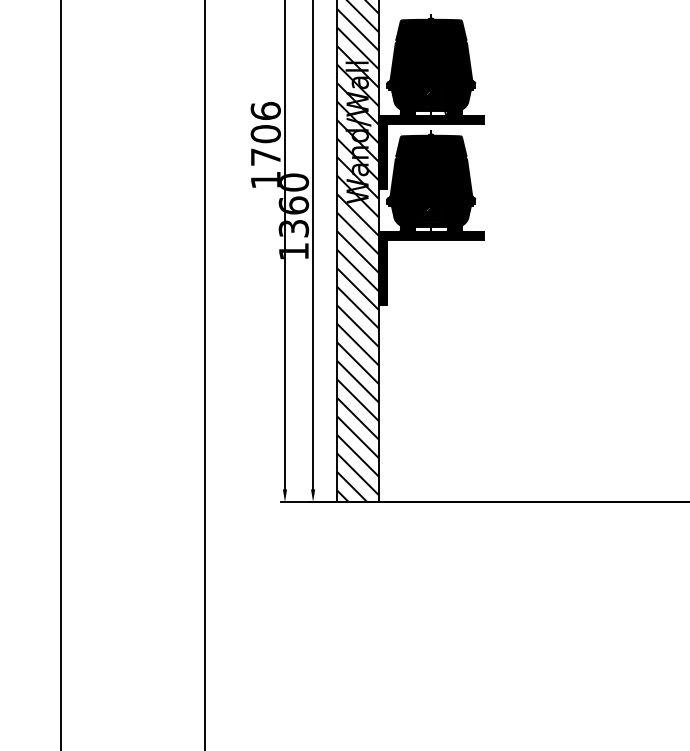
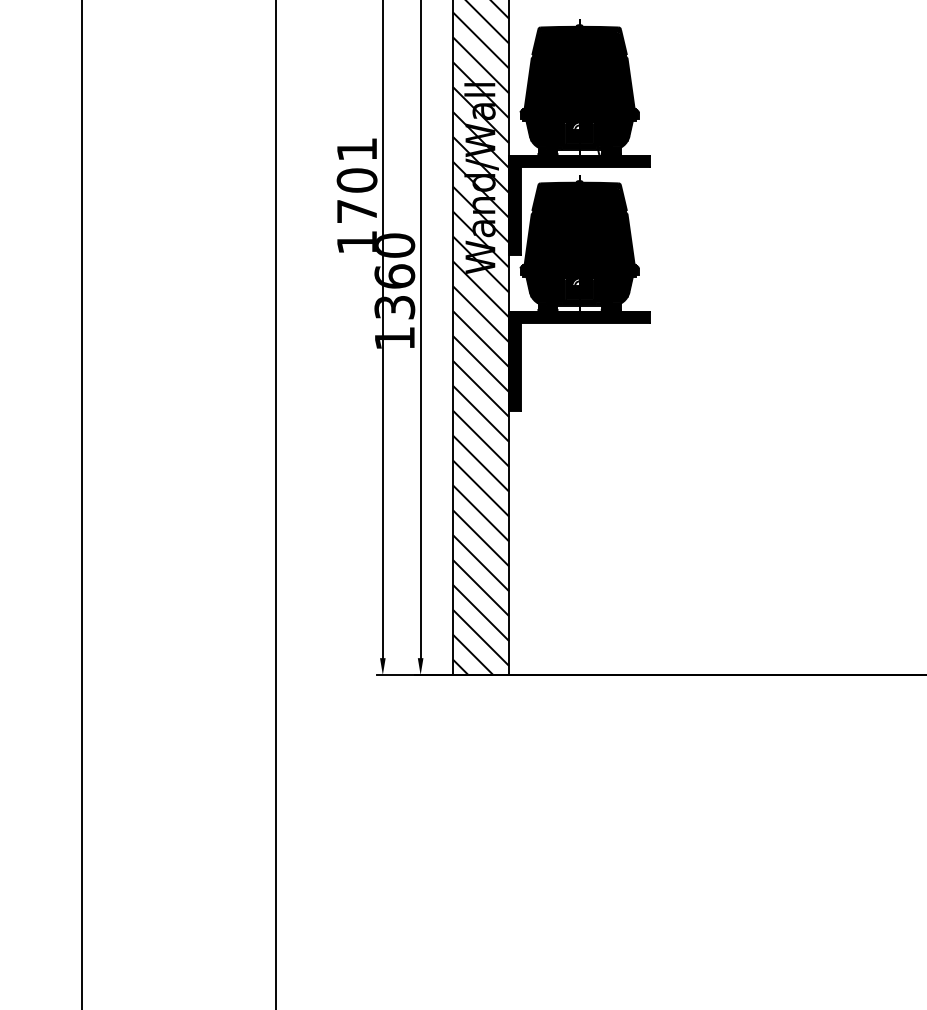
text: (265, 111) -> (356, 149), 1706 -> 1701

